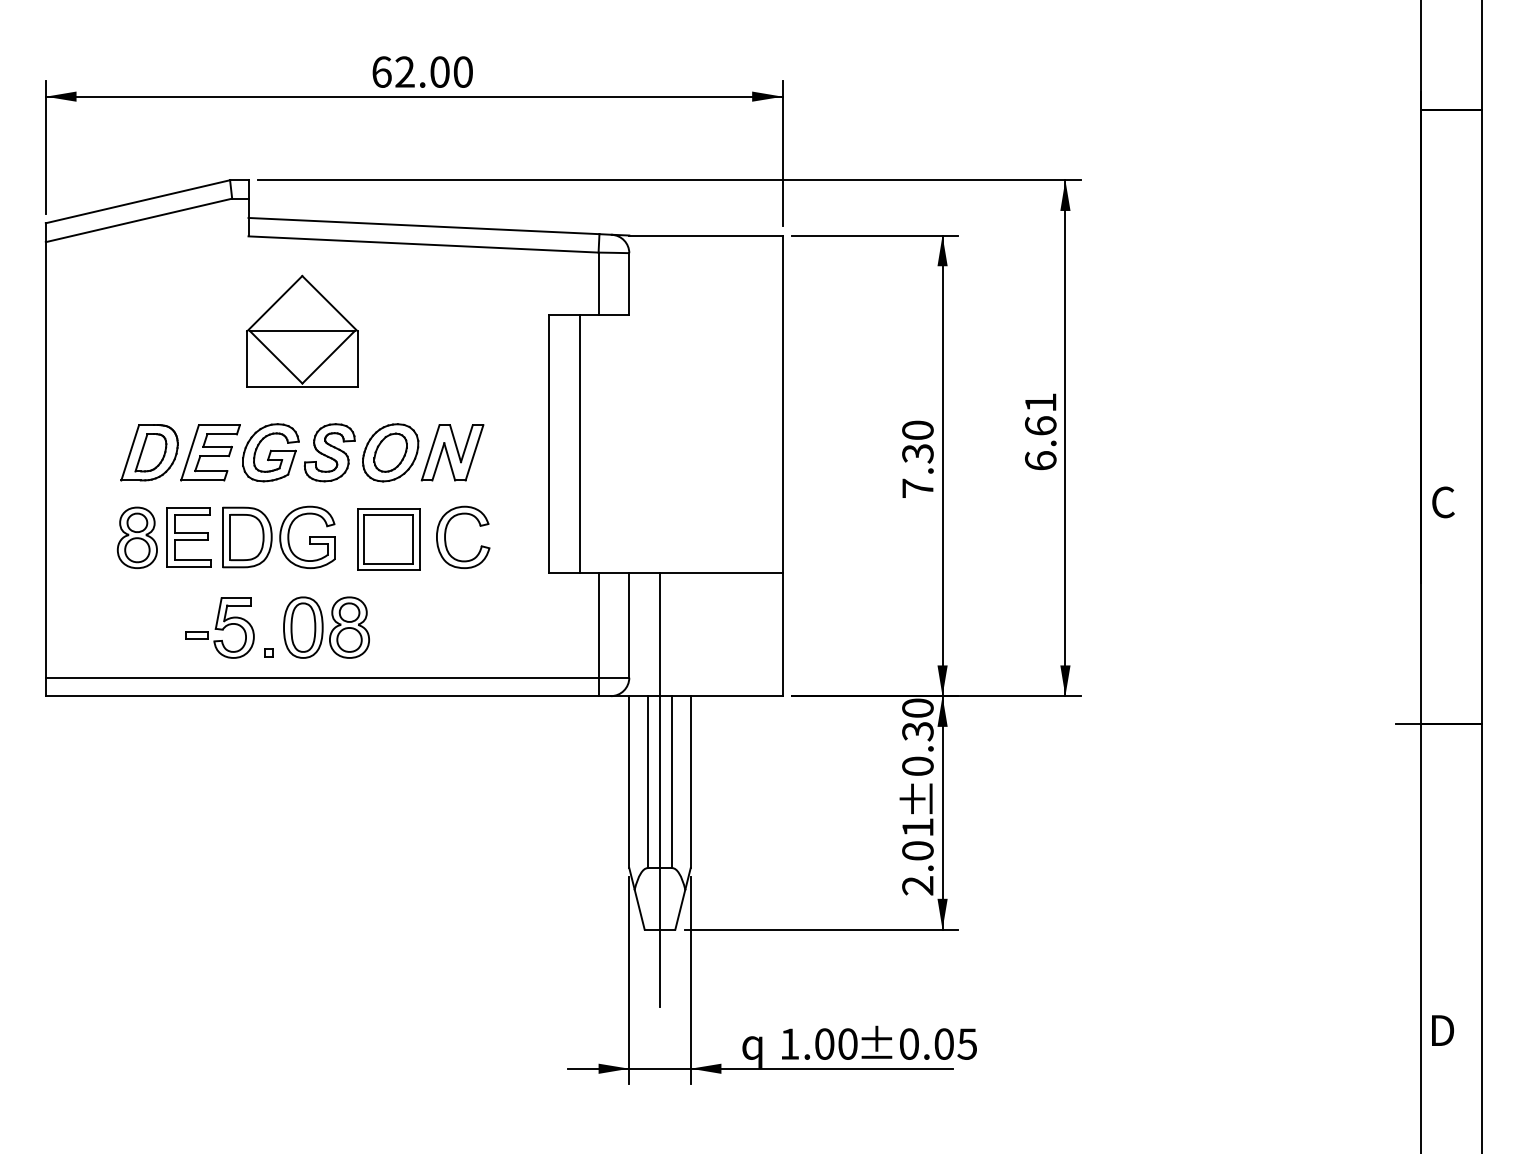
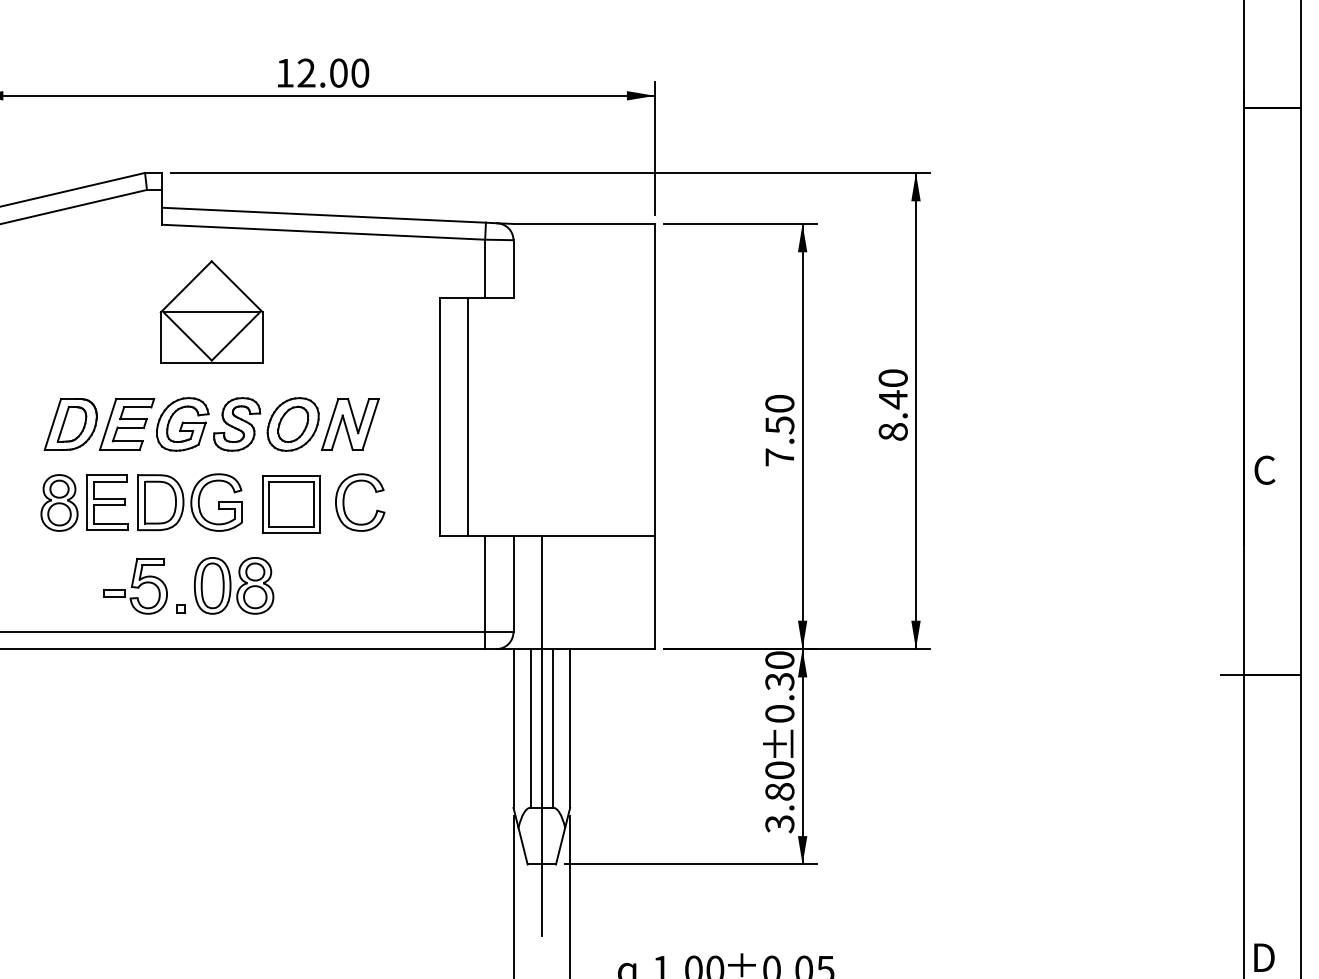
text: (381, 71) -> (284, 72), 62.00 -> 12.00
text: (1040, 431) -> (892, 404), 6.61 -> 8.40
text: (917, 453) -> (779, 425), 7.30 -> 7.50
text: (917, 856) -> (779, 797), 2.01 -> 3.80

